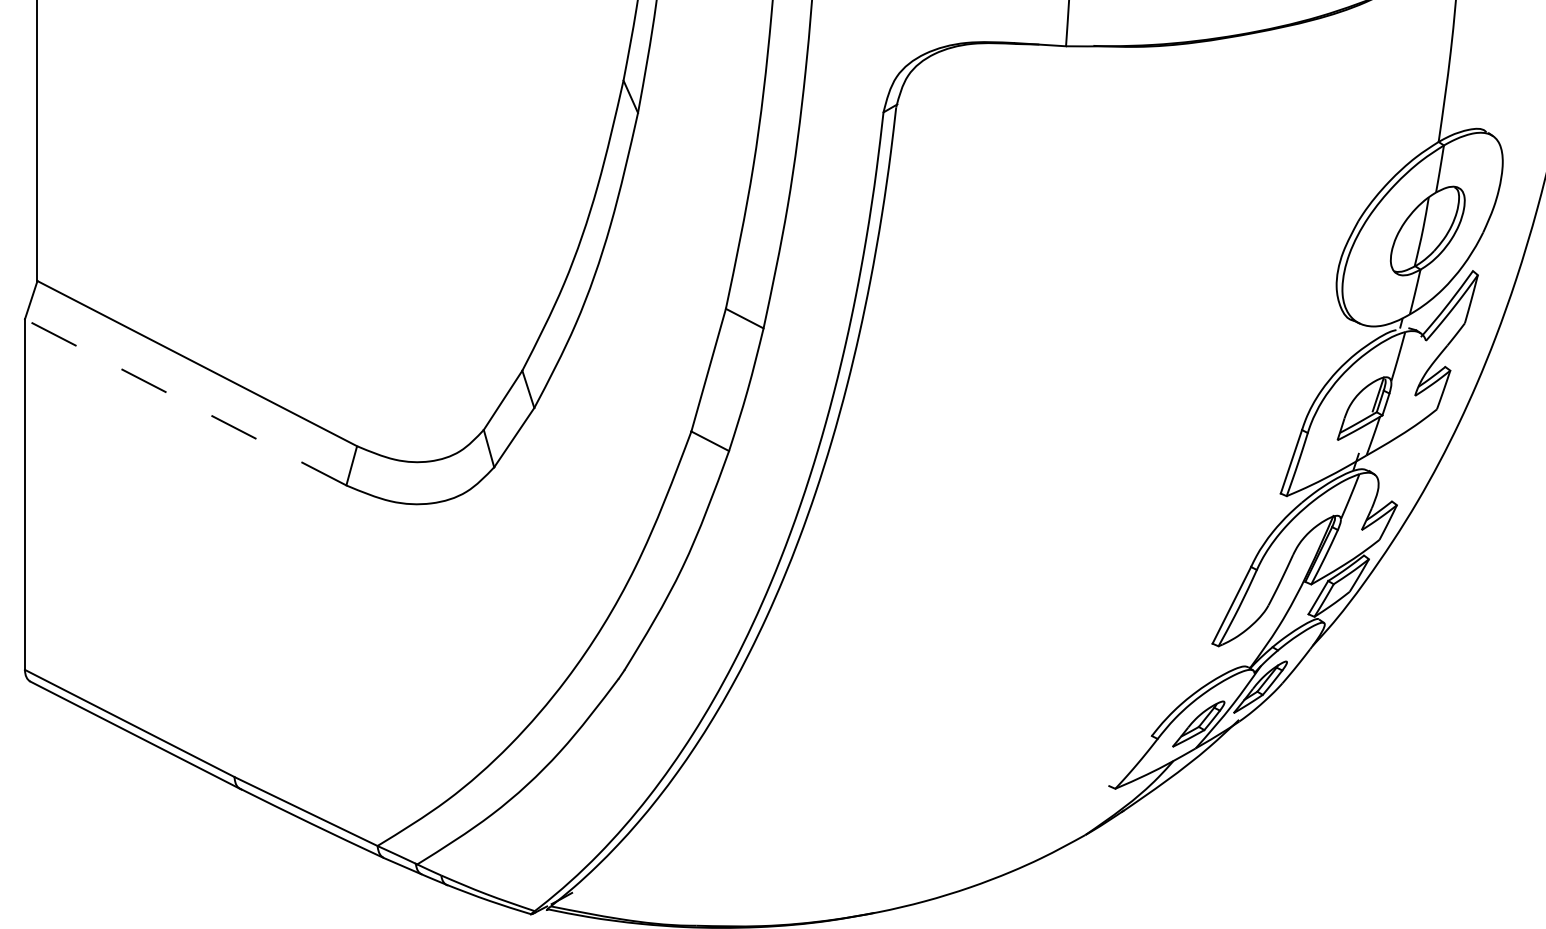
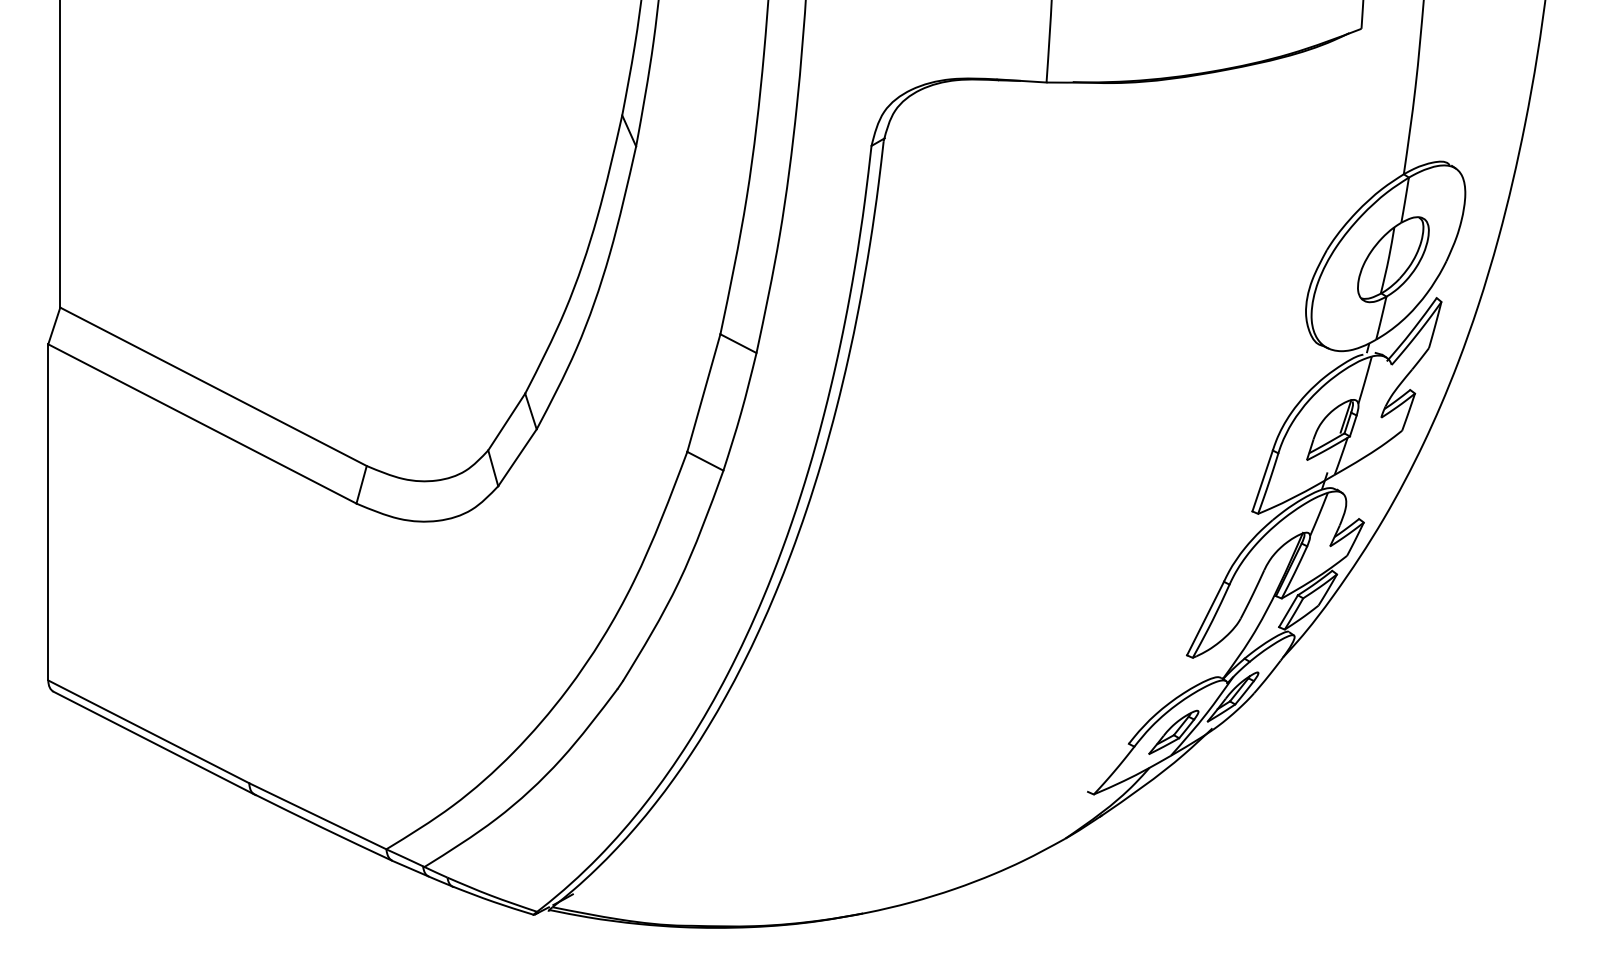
line: (184, 401) -> (201, 423), dashed -> solid

